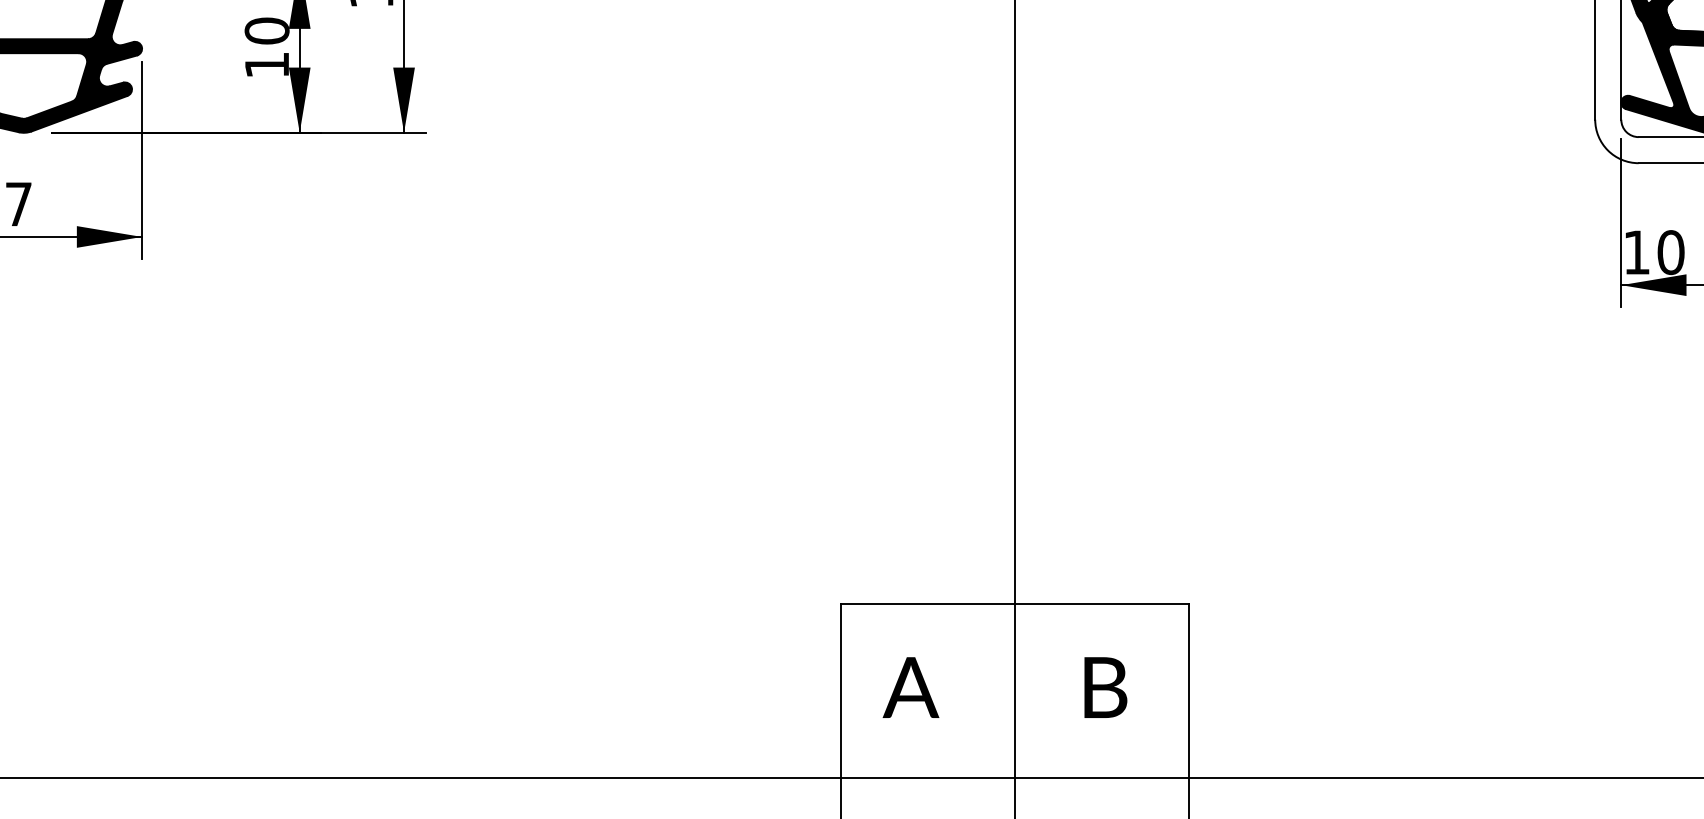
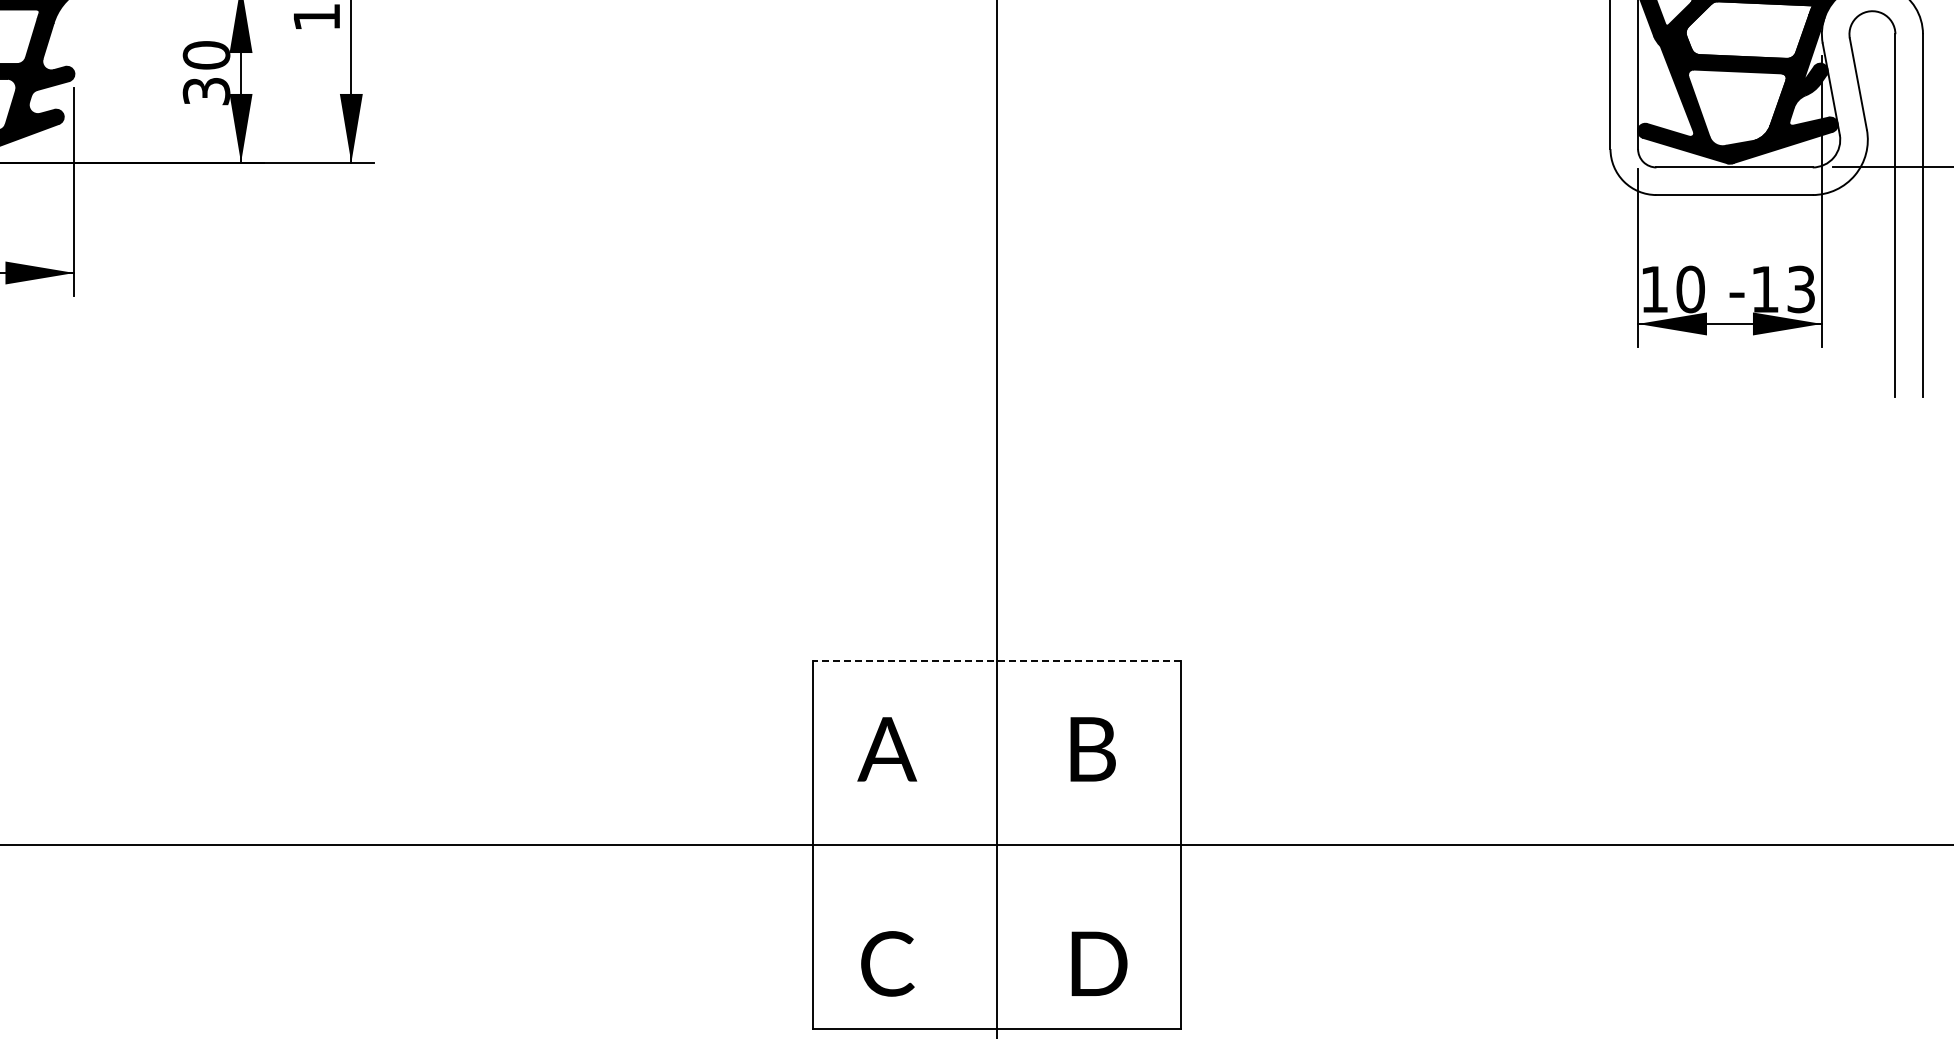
text: (267, 65) -> (206, 91), 10 -> 30
line: (1015, 604) -> (997, 661), solid -> dashed

